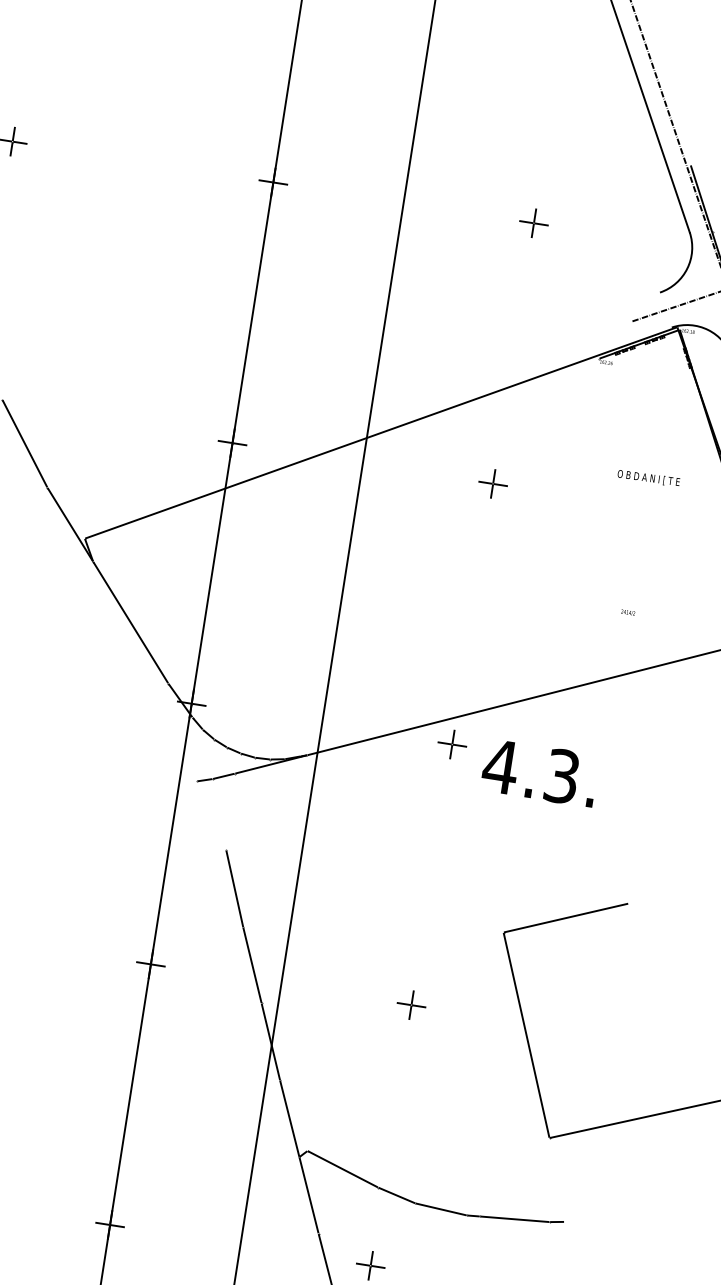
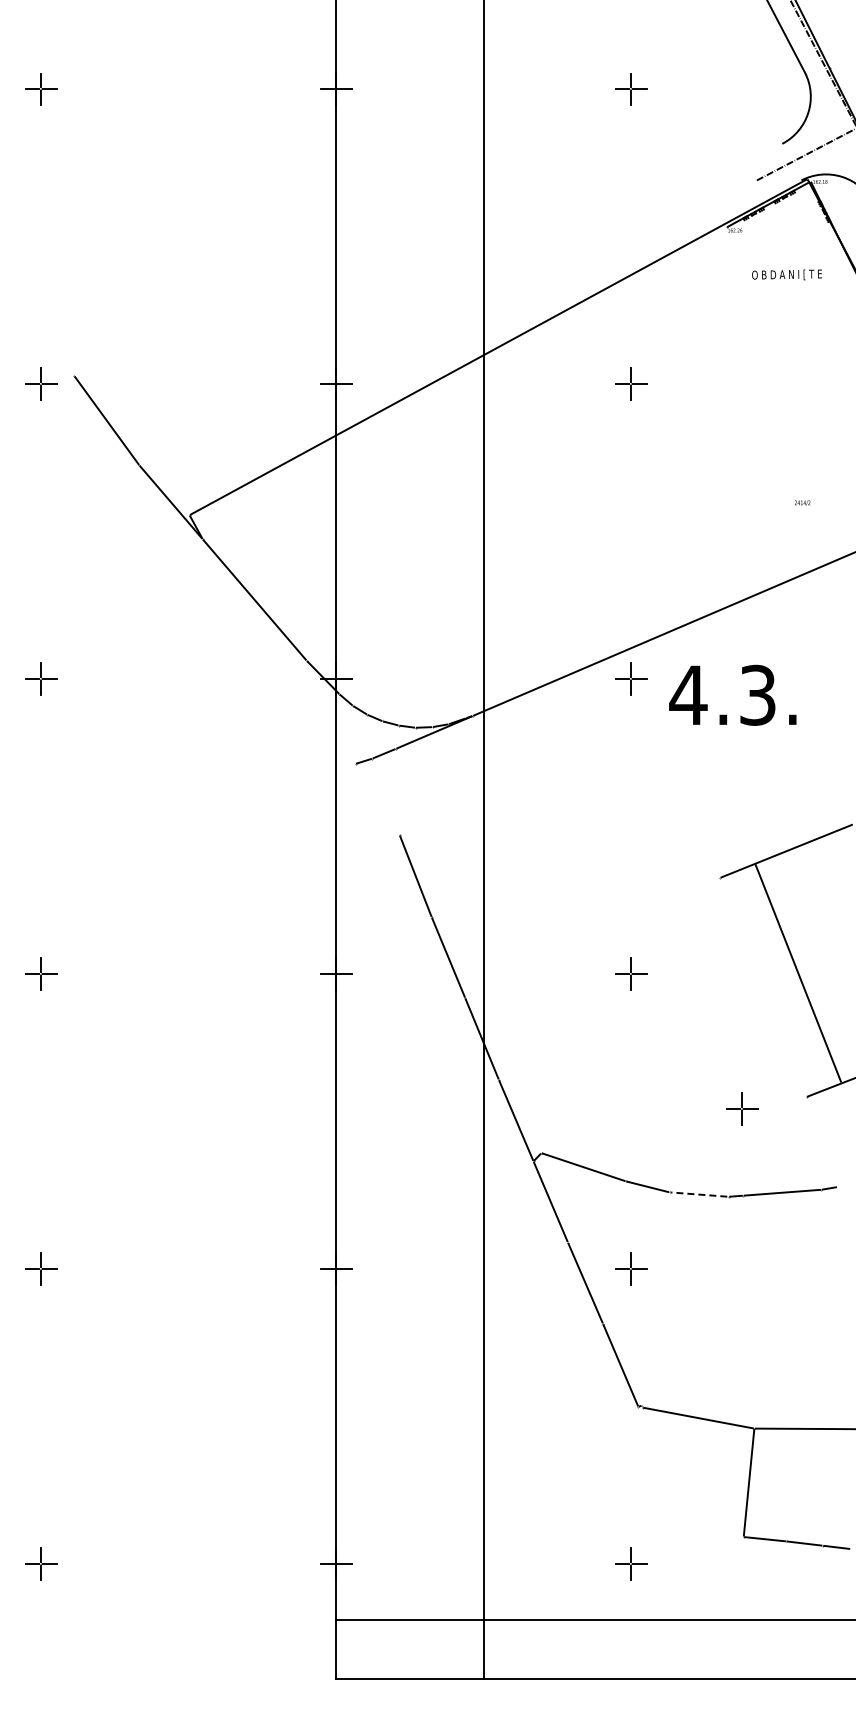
text: (648, 477) -> (786, 274), moved
line: (525, 1035) -> (797, 973), moved
part: (491, 1139) -> (742, 1108), added
line: (440, 1209) -> (698, 1194), solid -> dashed

